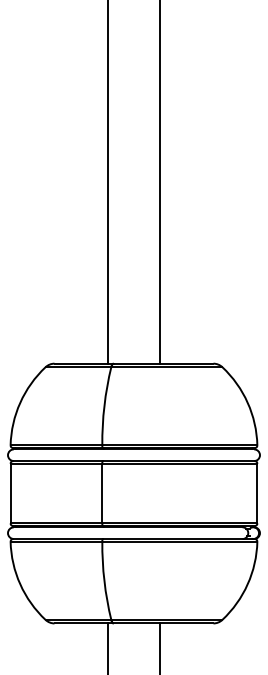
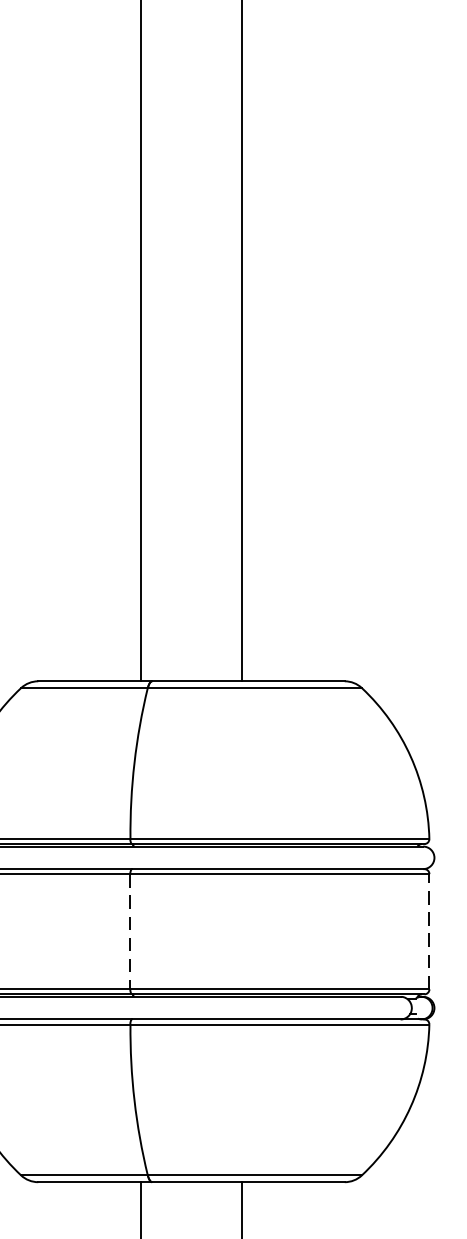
line: (102, 493) -> (130, 931), solid -> dashed
line: (257, 493) -> (429, 931), solid -> dashed

